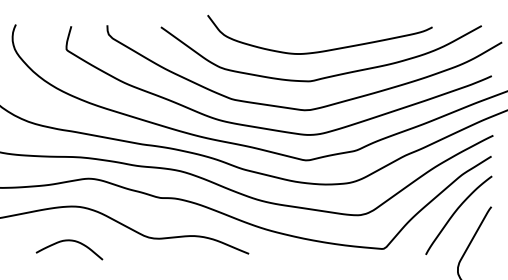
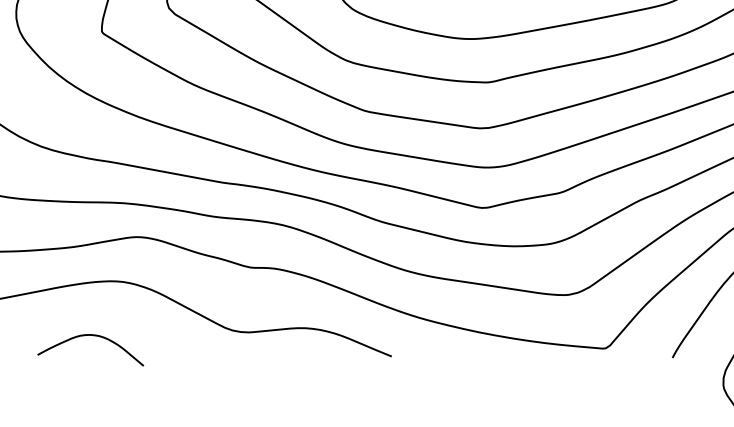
curve: (69, 241) -> (90, 336), moved

